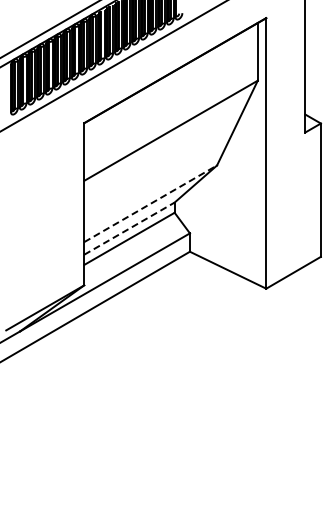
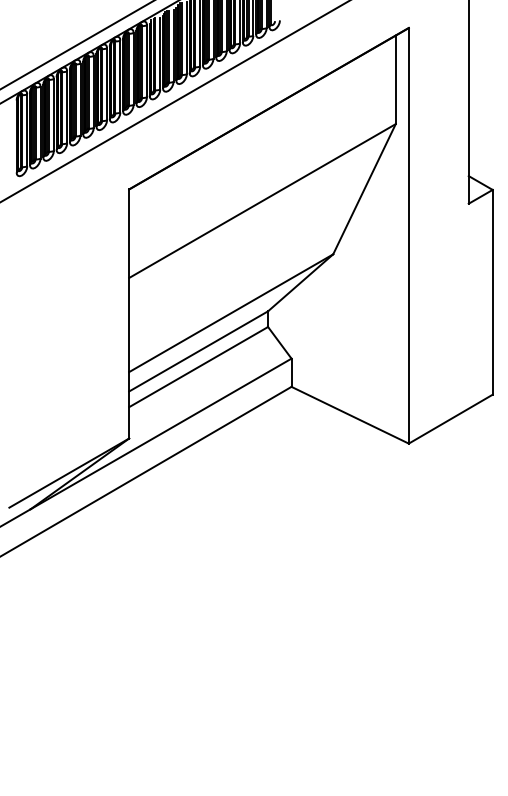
line: (150, 203) -> (230, 312), dashed -> solid
line: (129, 228) -> (198, 351), dashed -> solid

